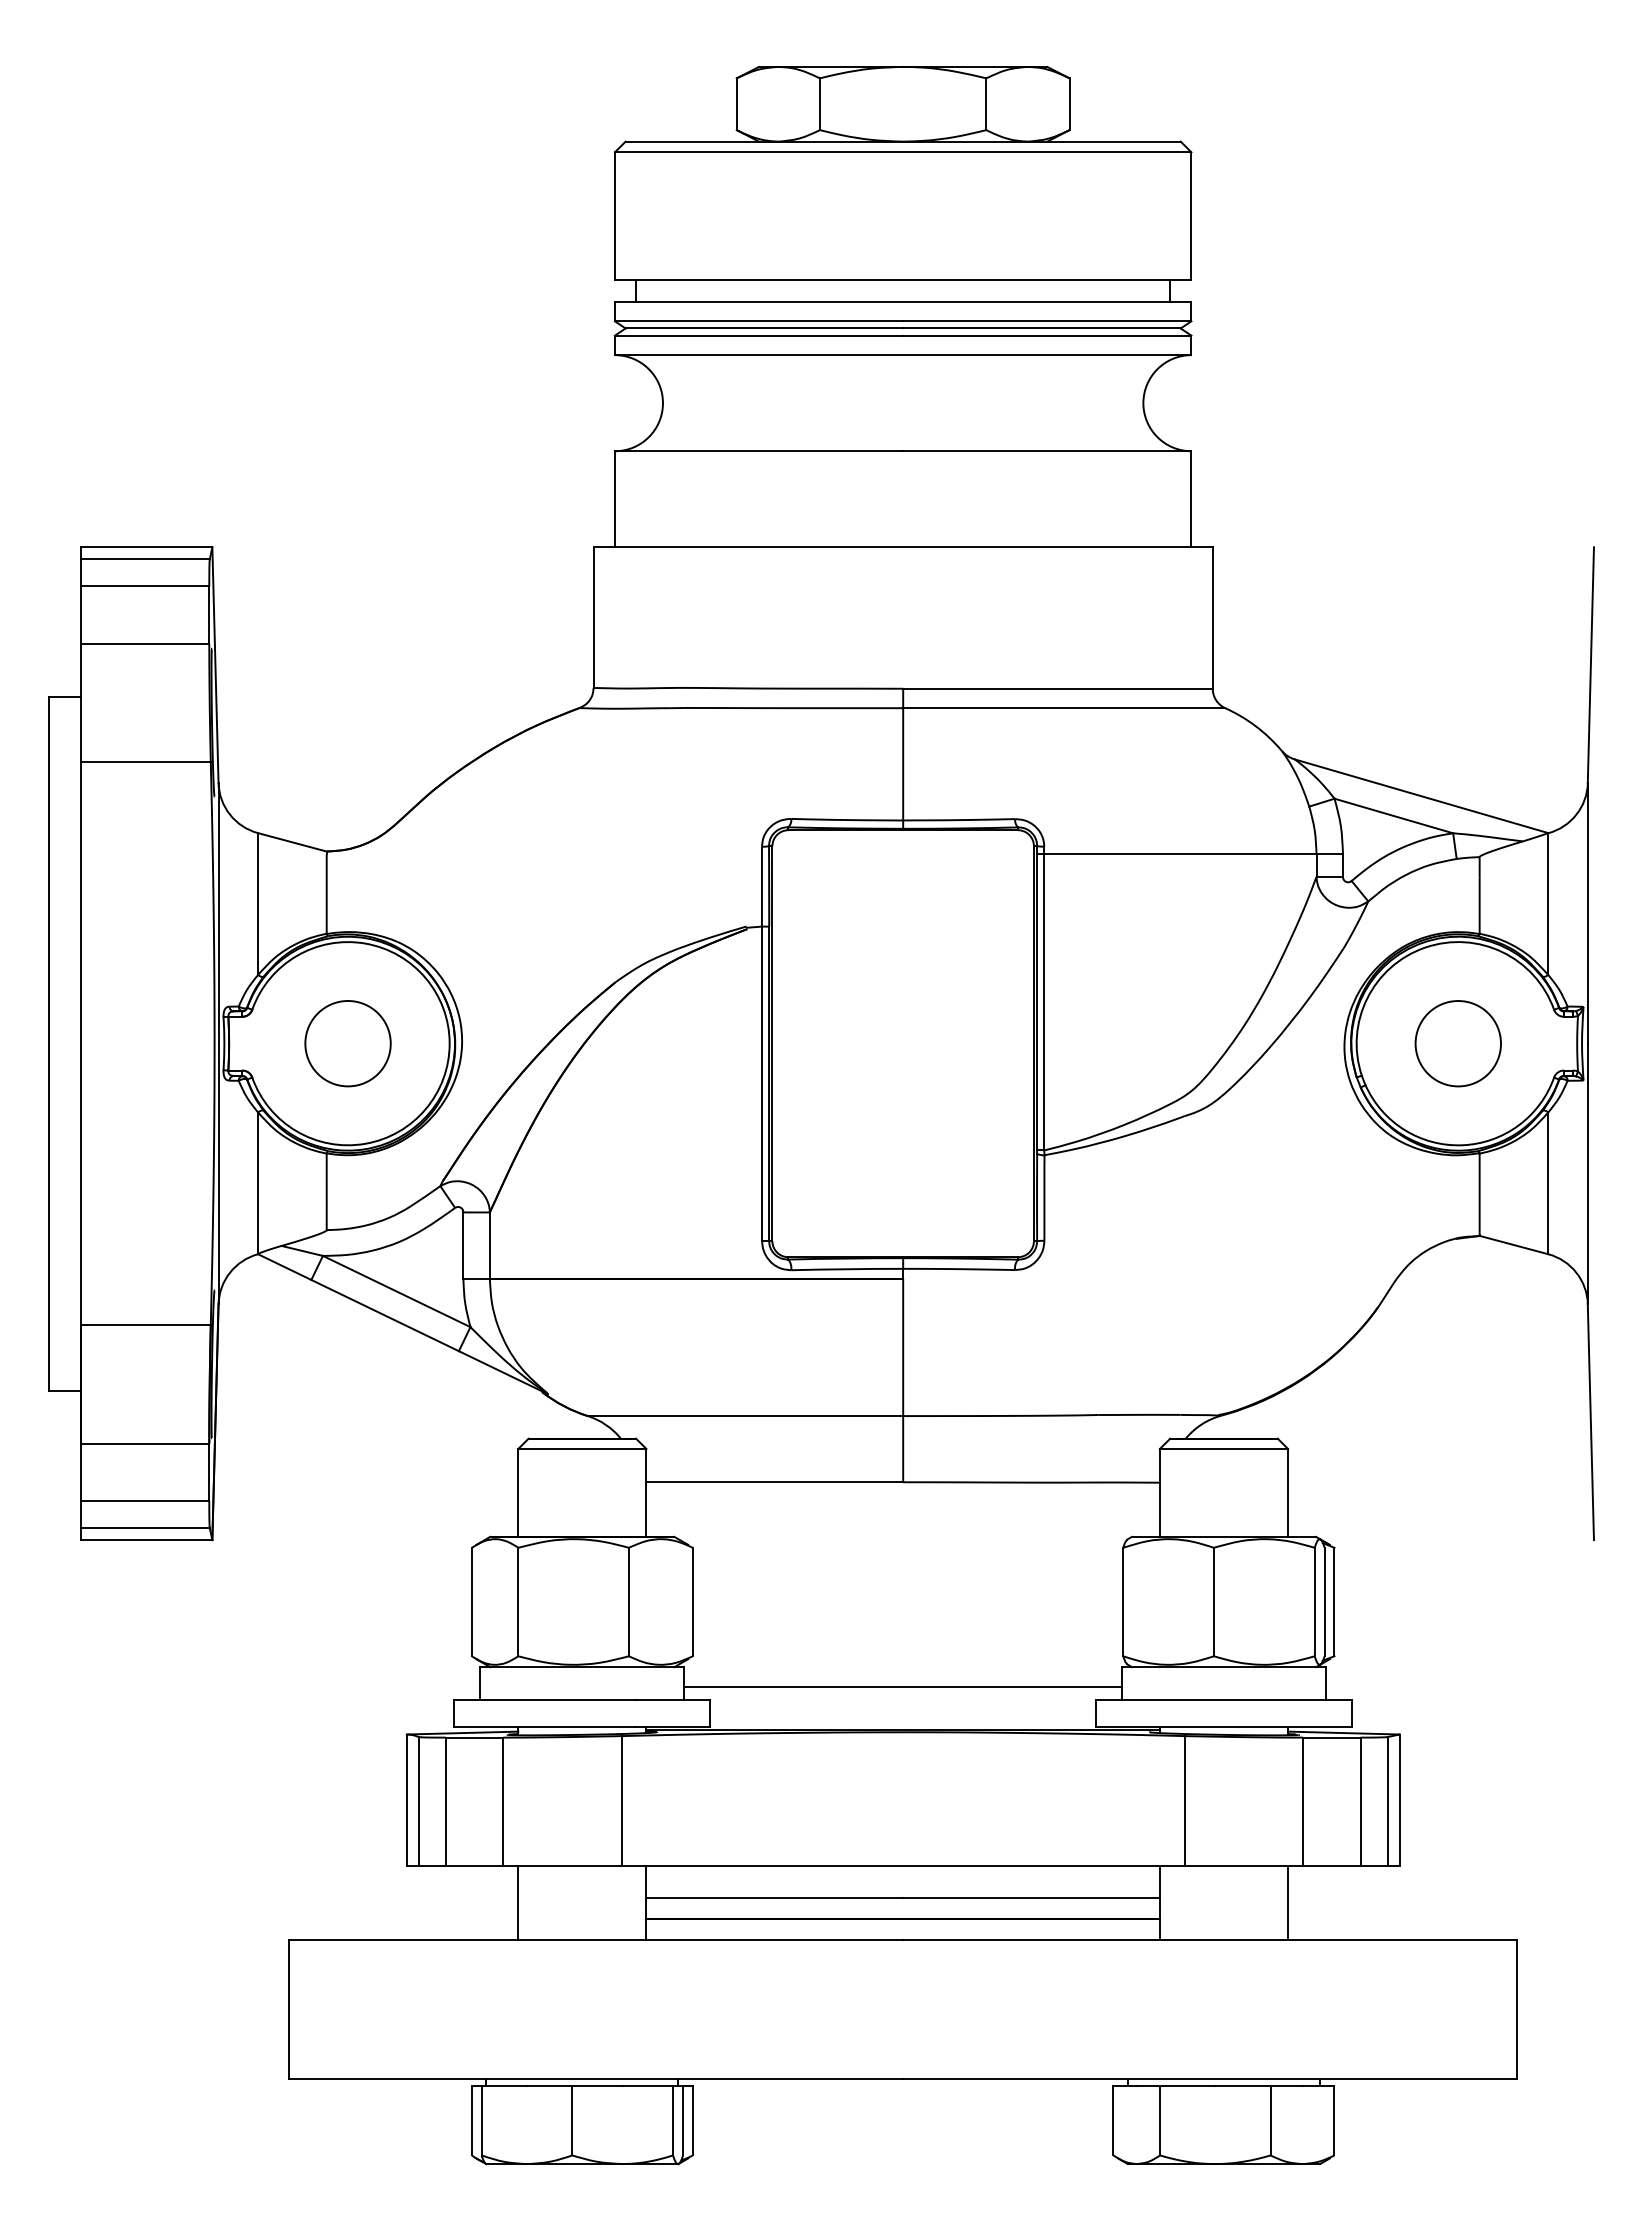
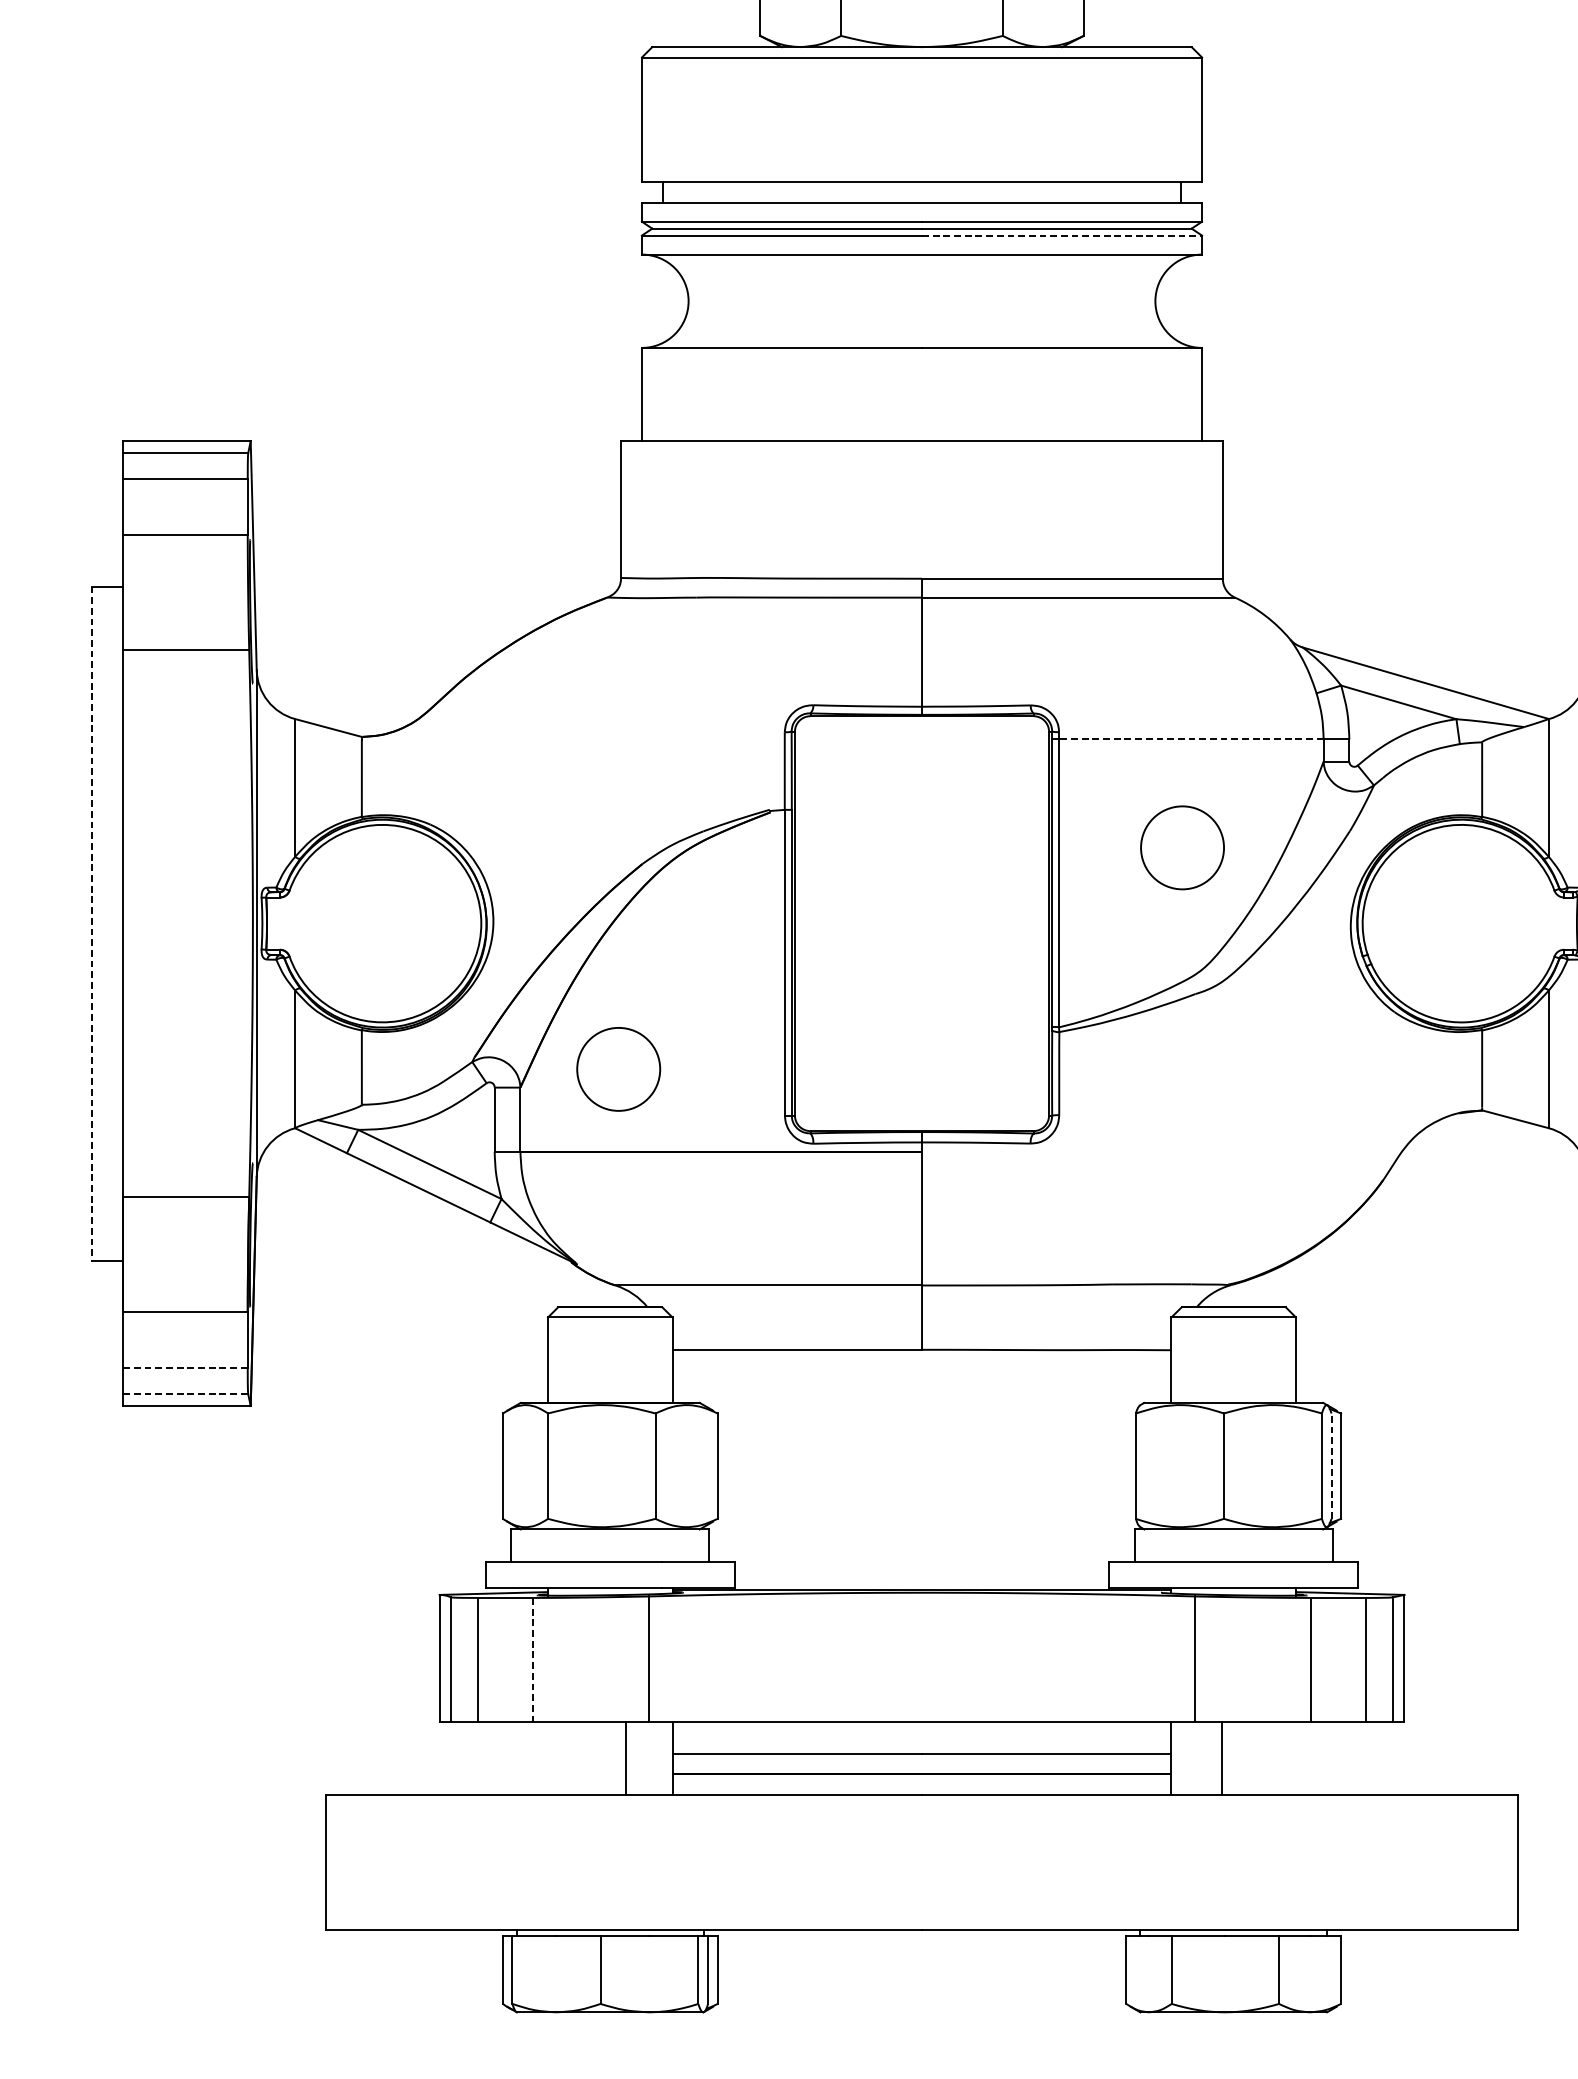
line: (1047, 335) -> (1062, 235), solid -> dashed
line: (1179, 854) -> (1190, 739), solid -> dashed
line: (49, 1043) -> (92, 923), solid -> dashed
circle: (347, 1043) -> (618, 1069), moved
circle: (1457, 1043) -> (1181, 847), moved
line: (145, 1501) -> (185, 1368), solid -> dashed
line: (146, 1528) -> (186, 1394), solid -> dashed
line: (1324, 1601) -> (1331, 1465), solid -> dashed
line: (903, 1686) -> (922, 1548), removed
line: (503, 1801) -> (533, 1660), solid -> dashed
line: (518, 1902) -> (625, 1758), moved
line: (1288, 1902) -> (1222, 1758), moved

